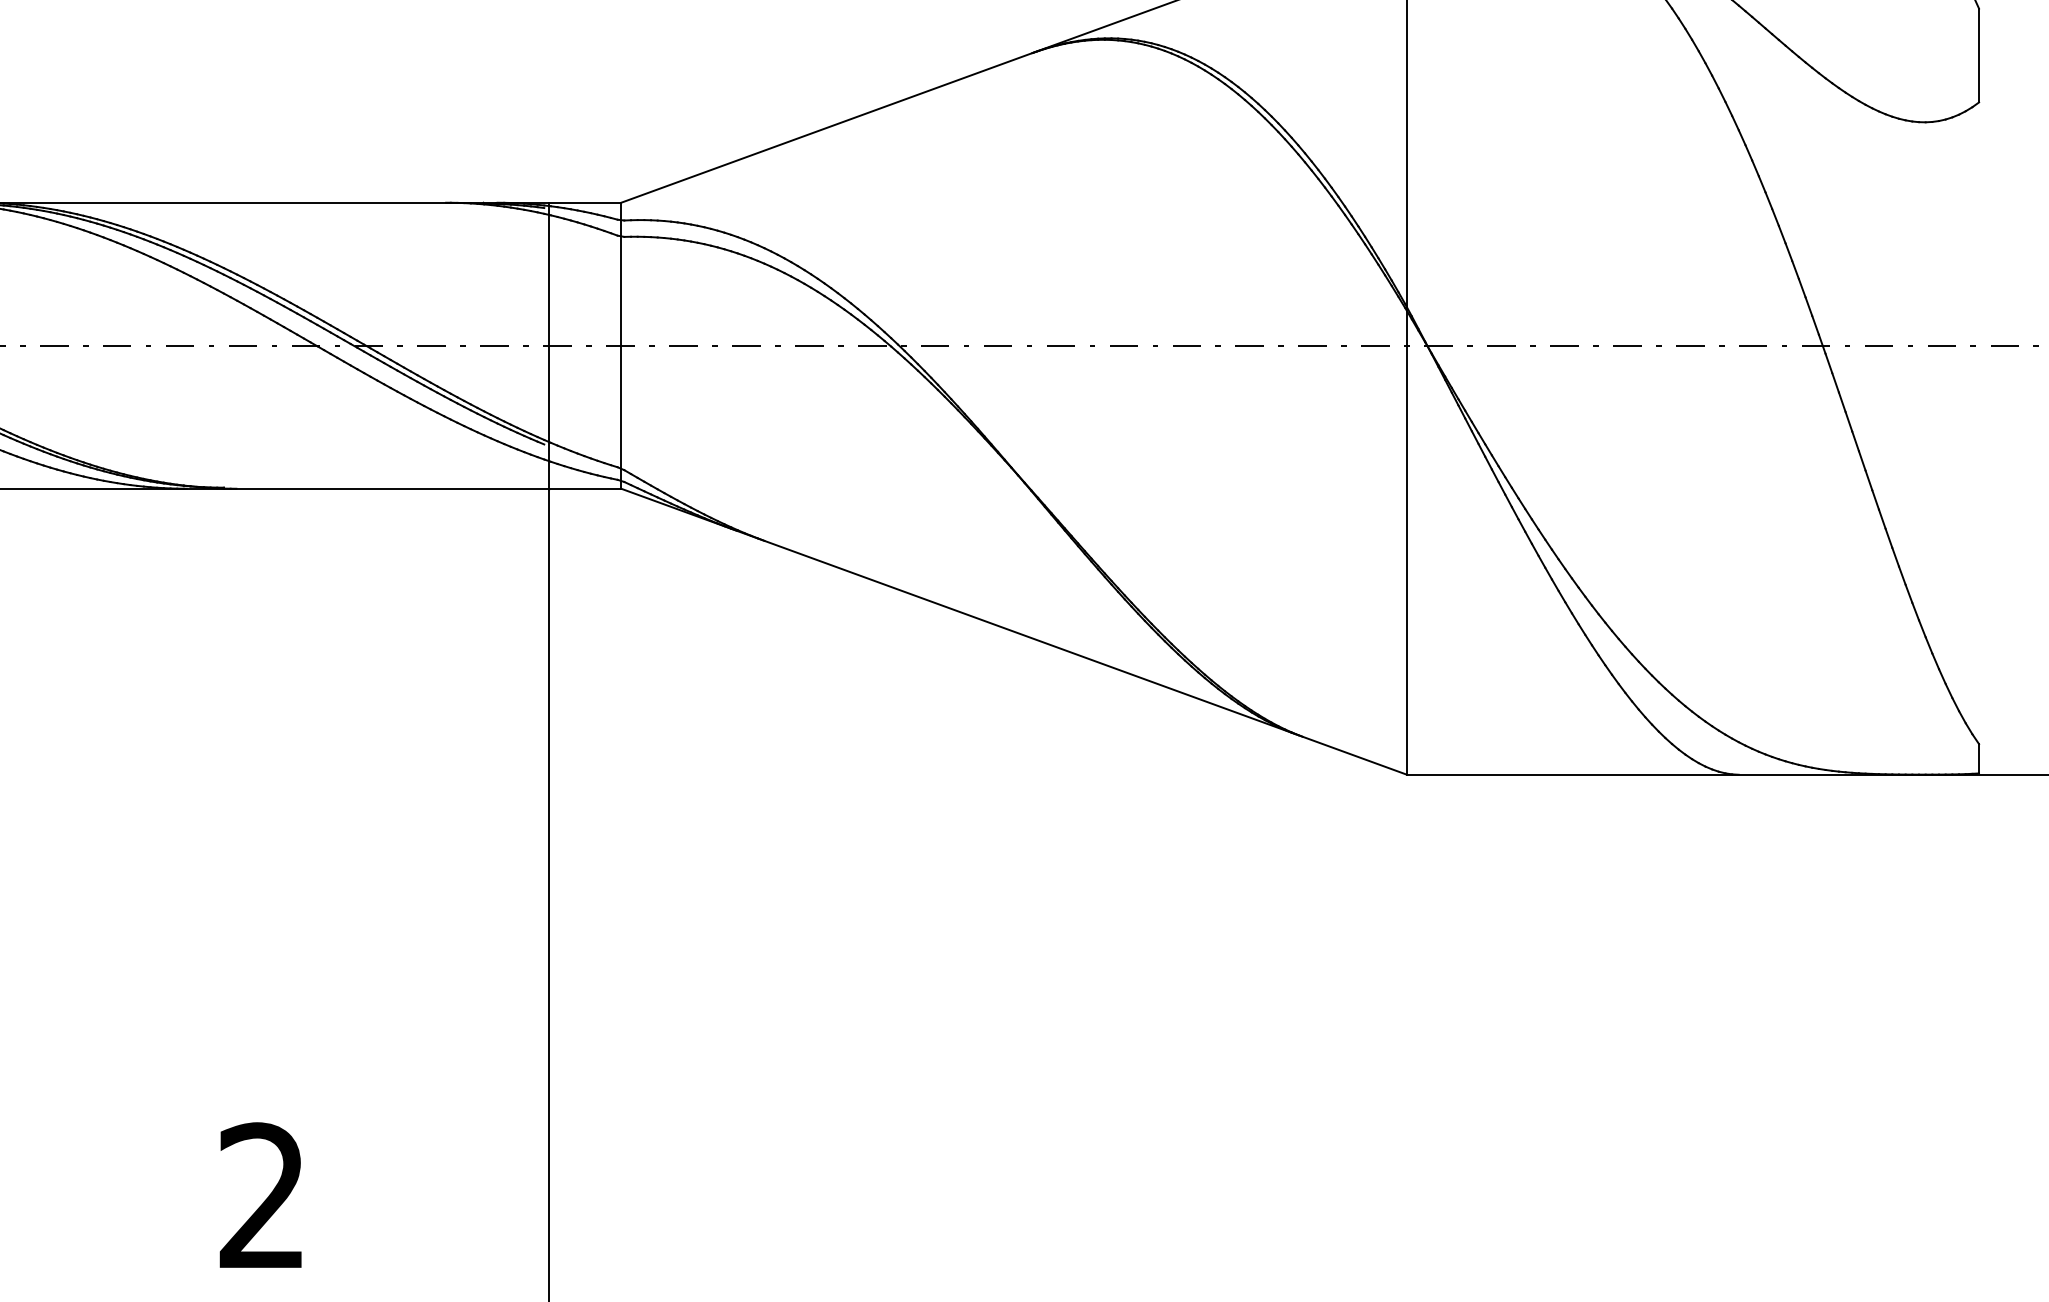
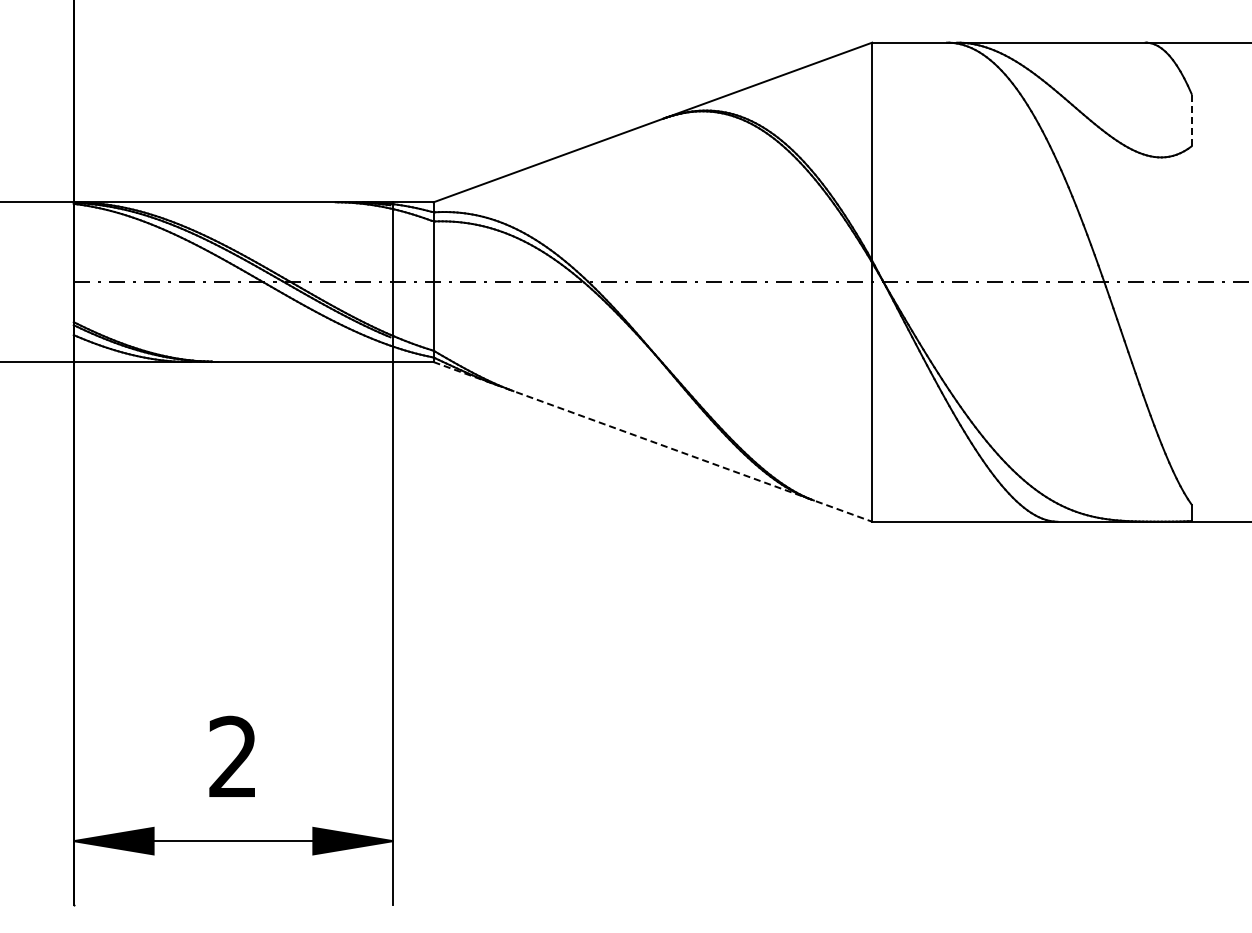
line: (1978, 54) -> (1191, 119), solid -> dashed
line: (1015, 632) -> (653, 442), solid -> dashed

